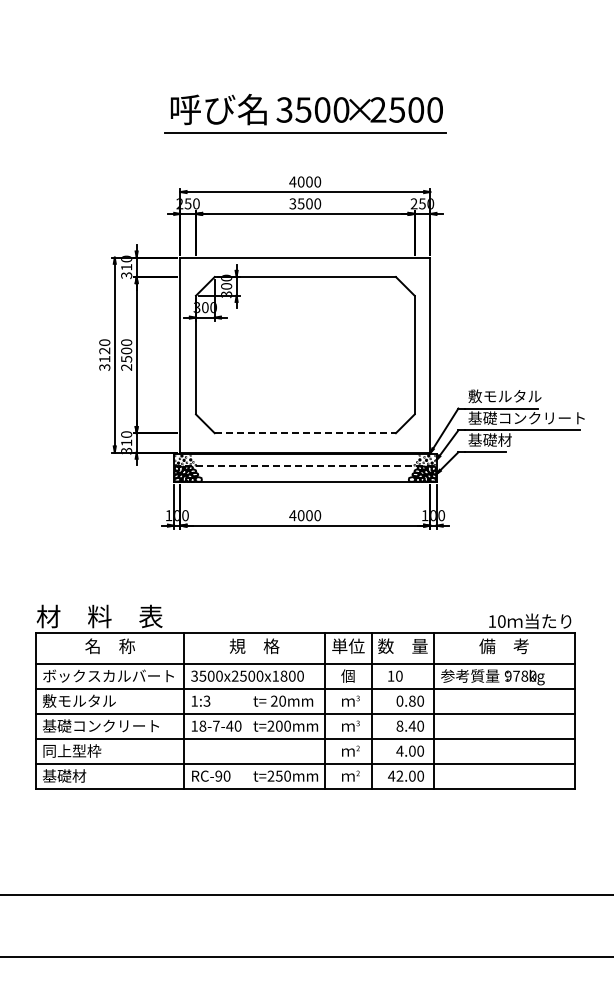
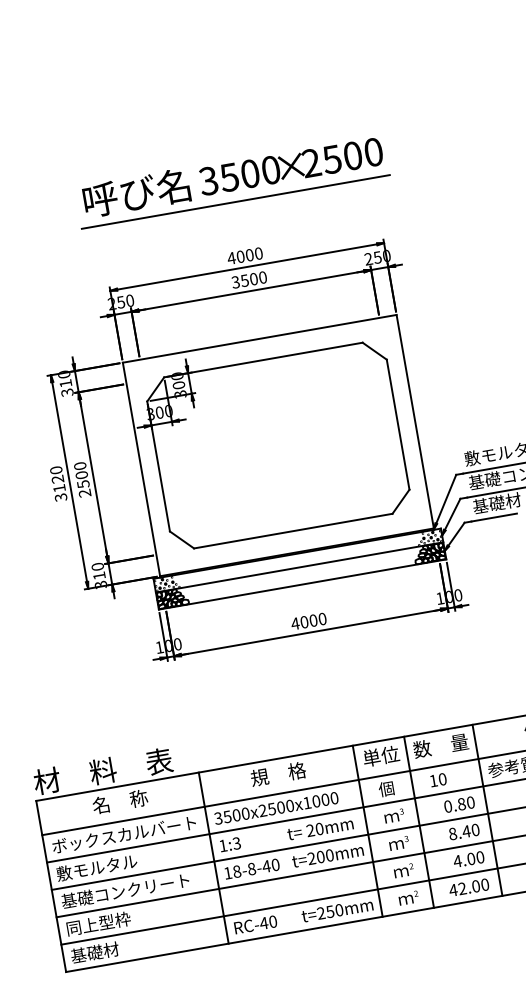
line: (305, 433) -> (293, 531), dashed -> solid
line: (305, 466) -> (299, 567), dashed -> solid
text: (283, 676) -> (315, 801), 3500x2500x1800 -> 3500x2500x1000
text: (216, 725) -> (251, 868), 18-7-40 -> 18-8-40
text: (218, 775) -> (263, 922), RC-90 -> RC-40

